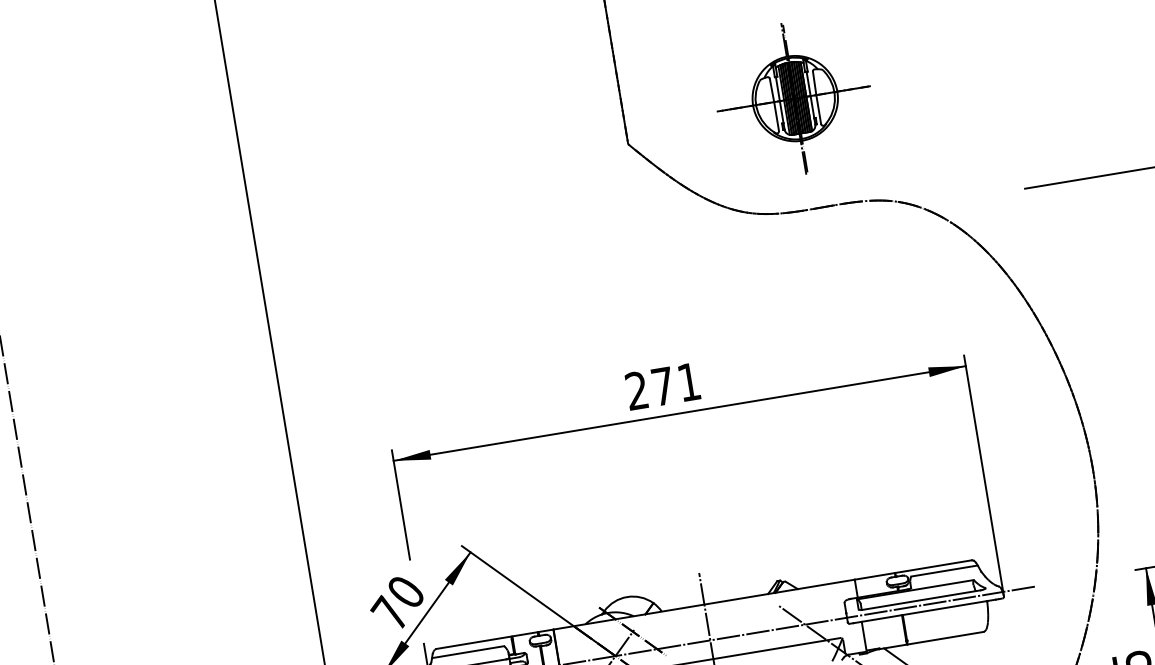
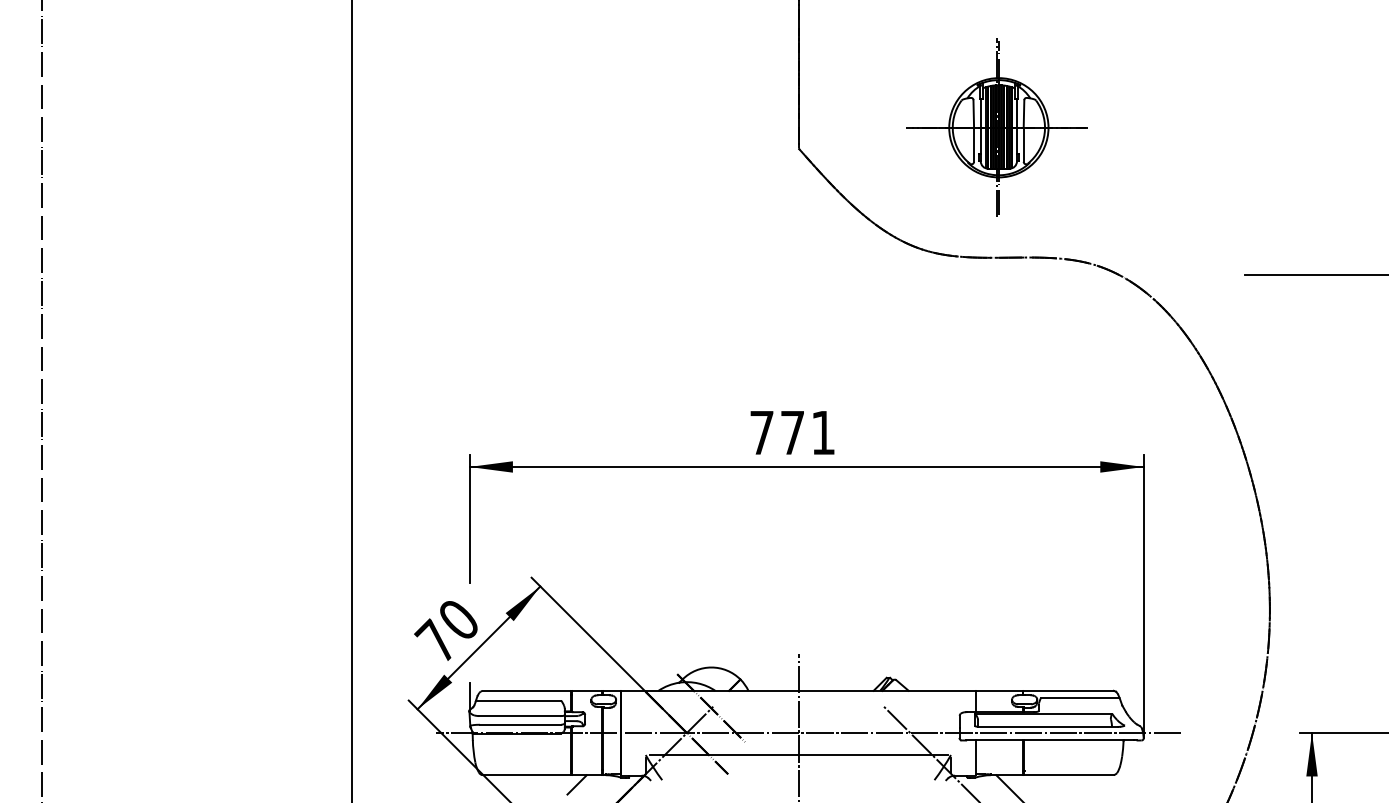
text: (636, 390) -> (761, 432), 271 -> 771

